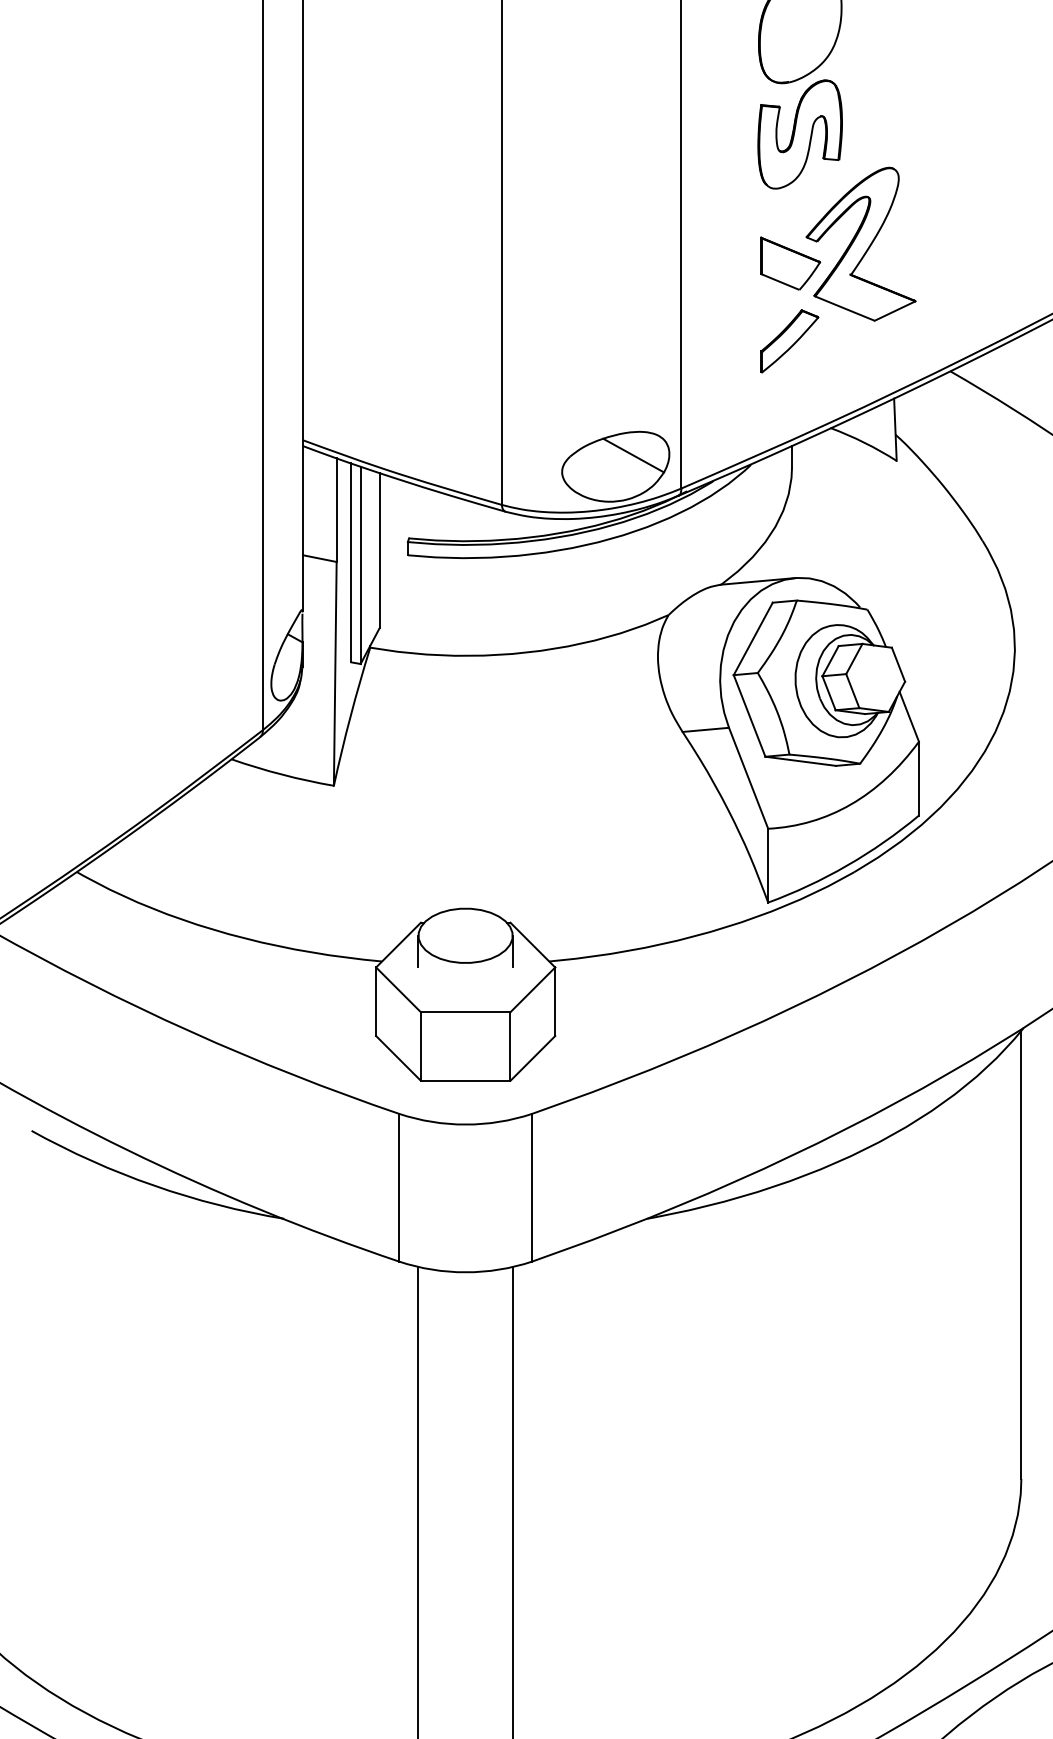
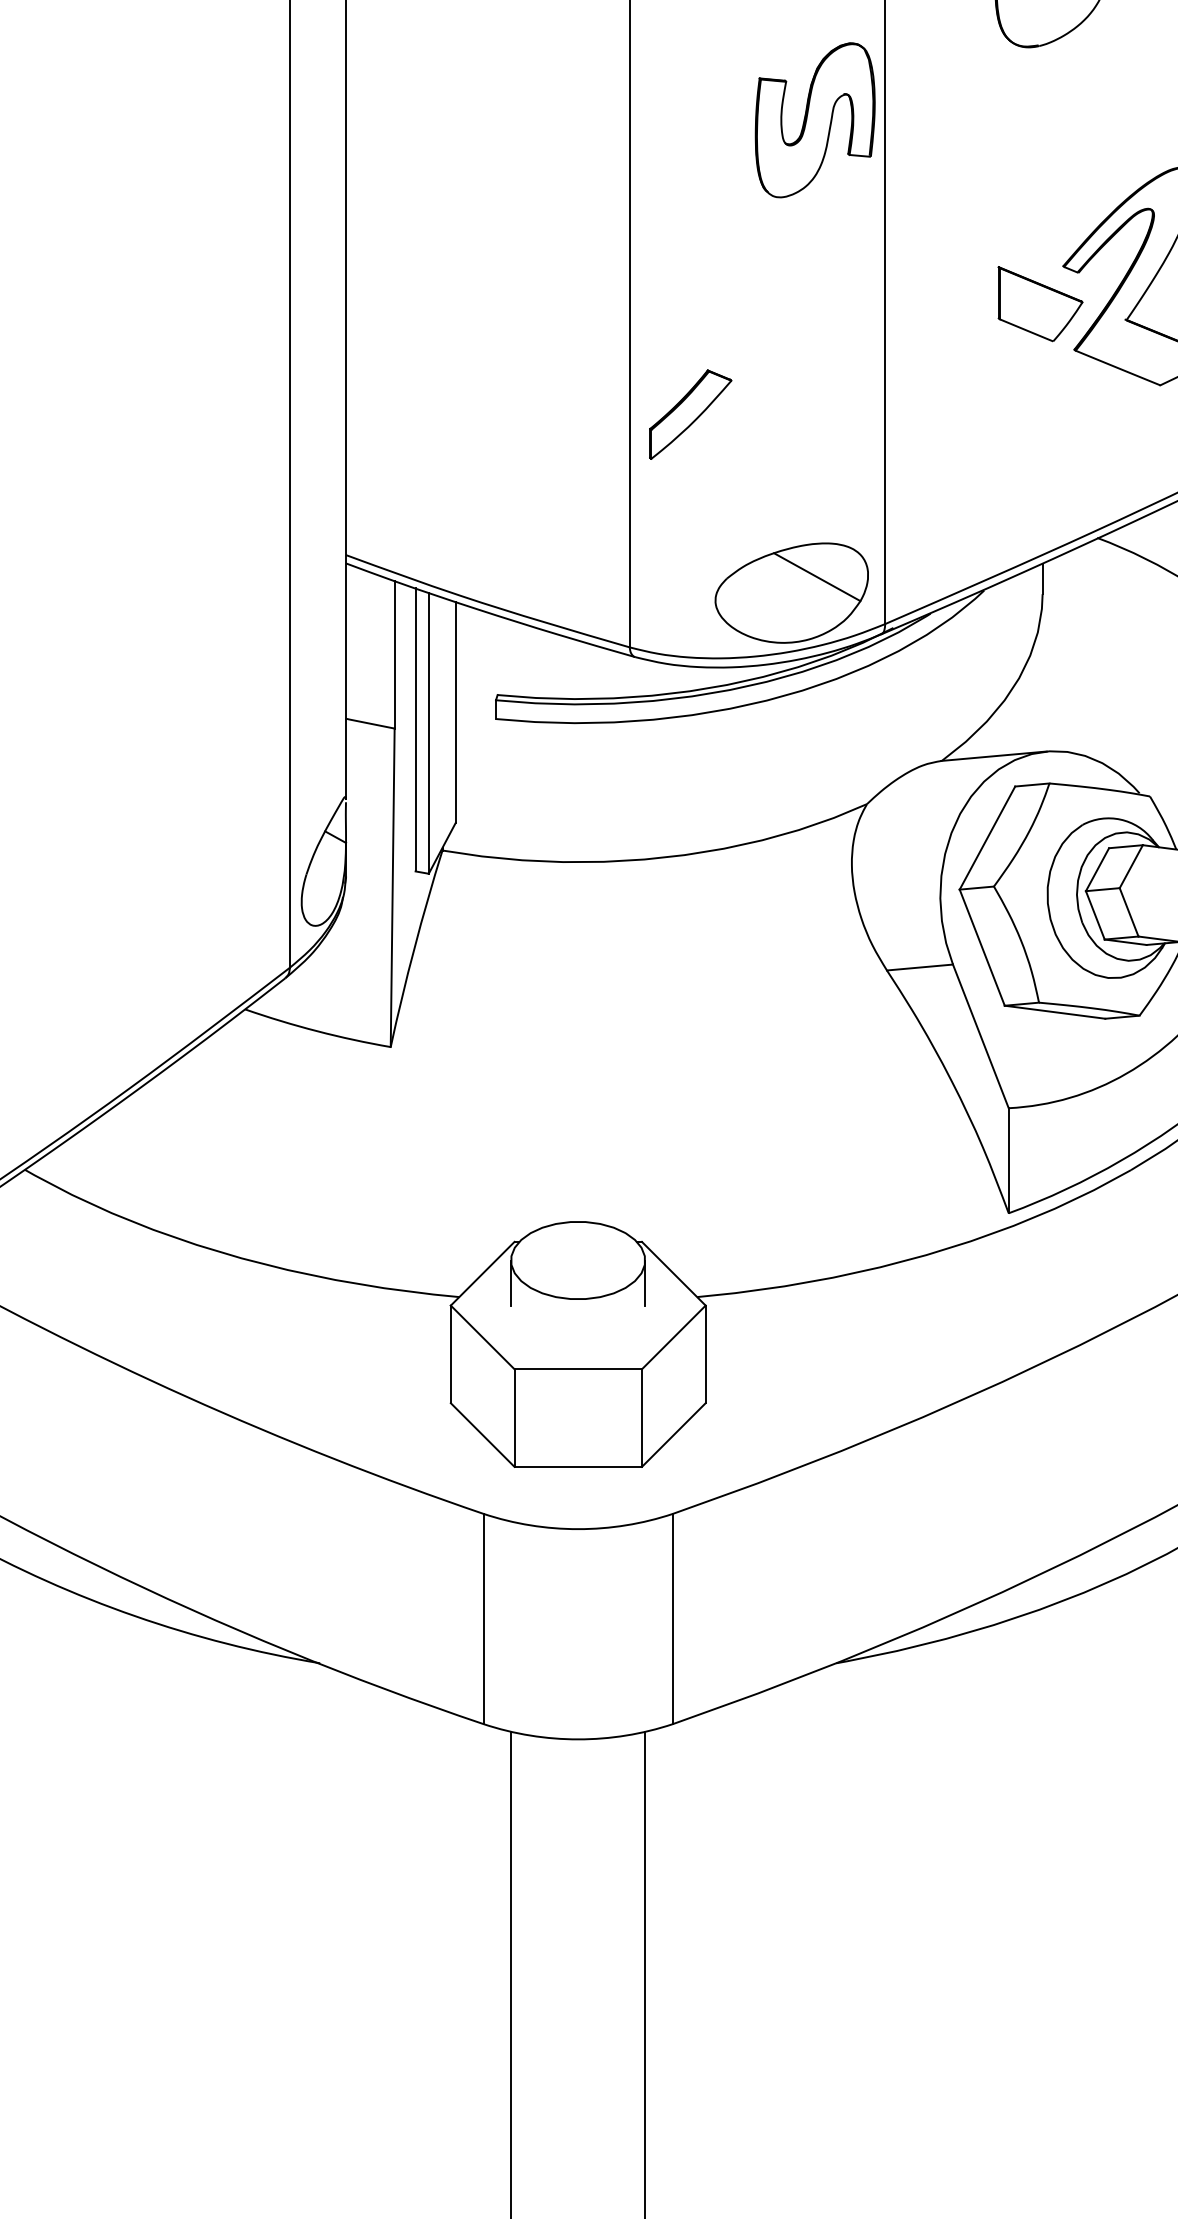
part: (799, 134) -> (814, 120), moved
part: (789, 341) -> (690, 414), moved

